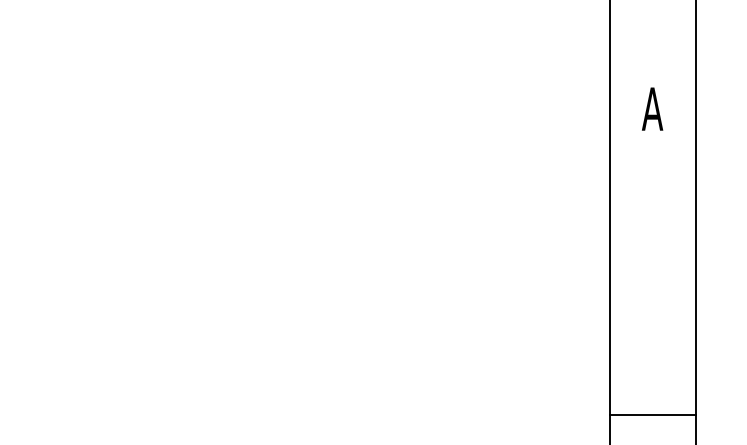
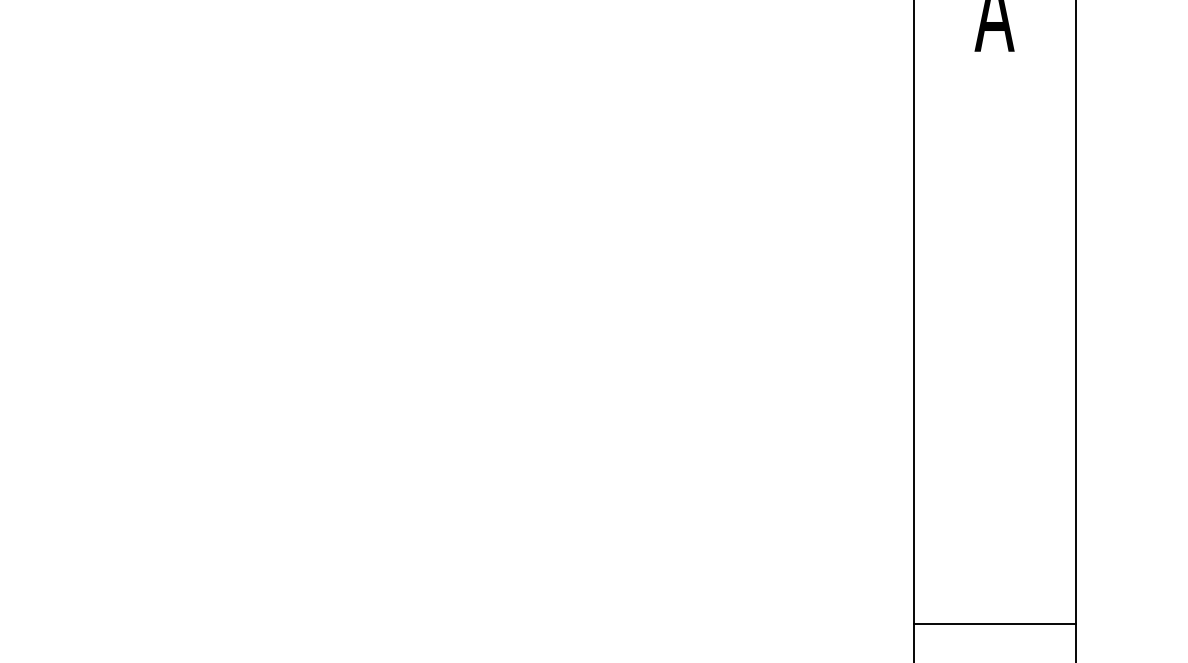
line: (652, 414) -> (994, 623), moved

